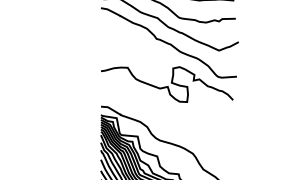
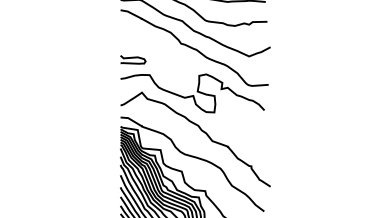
curve: (112, 52) -> (133, 58), added
curve: (175, 119) -> (201, 131), added

